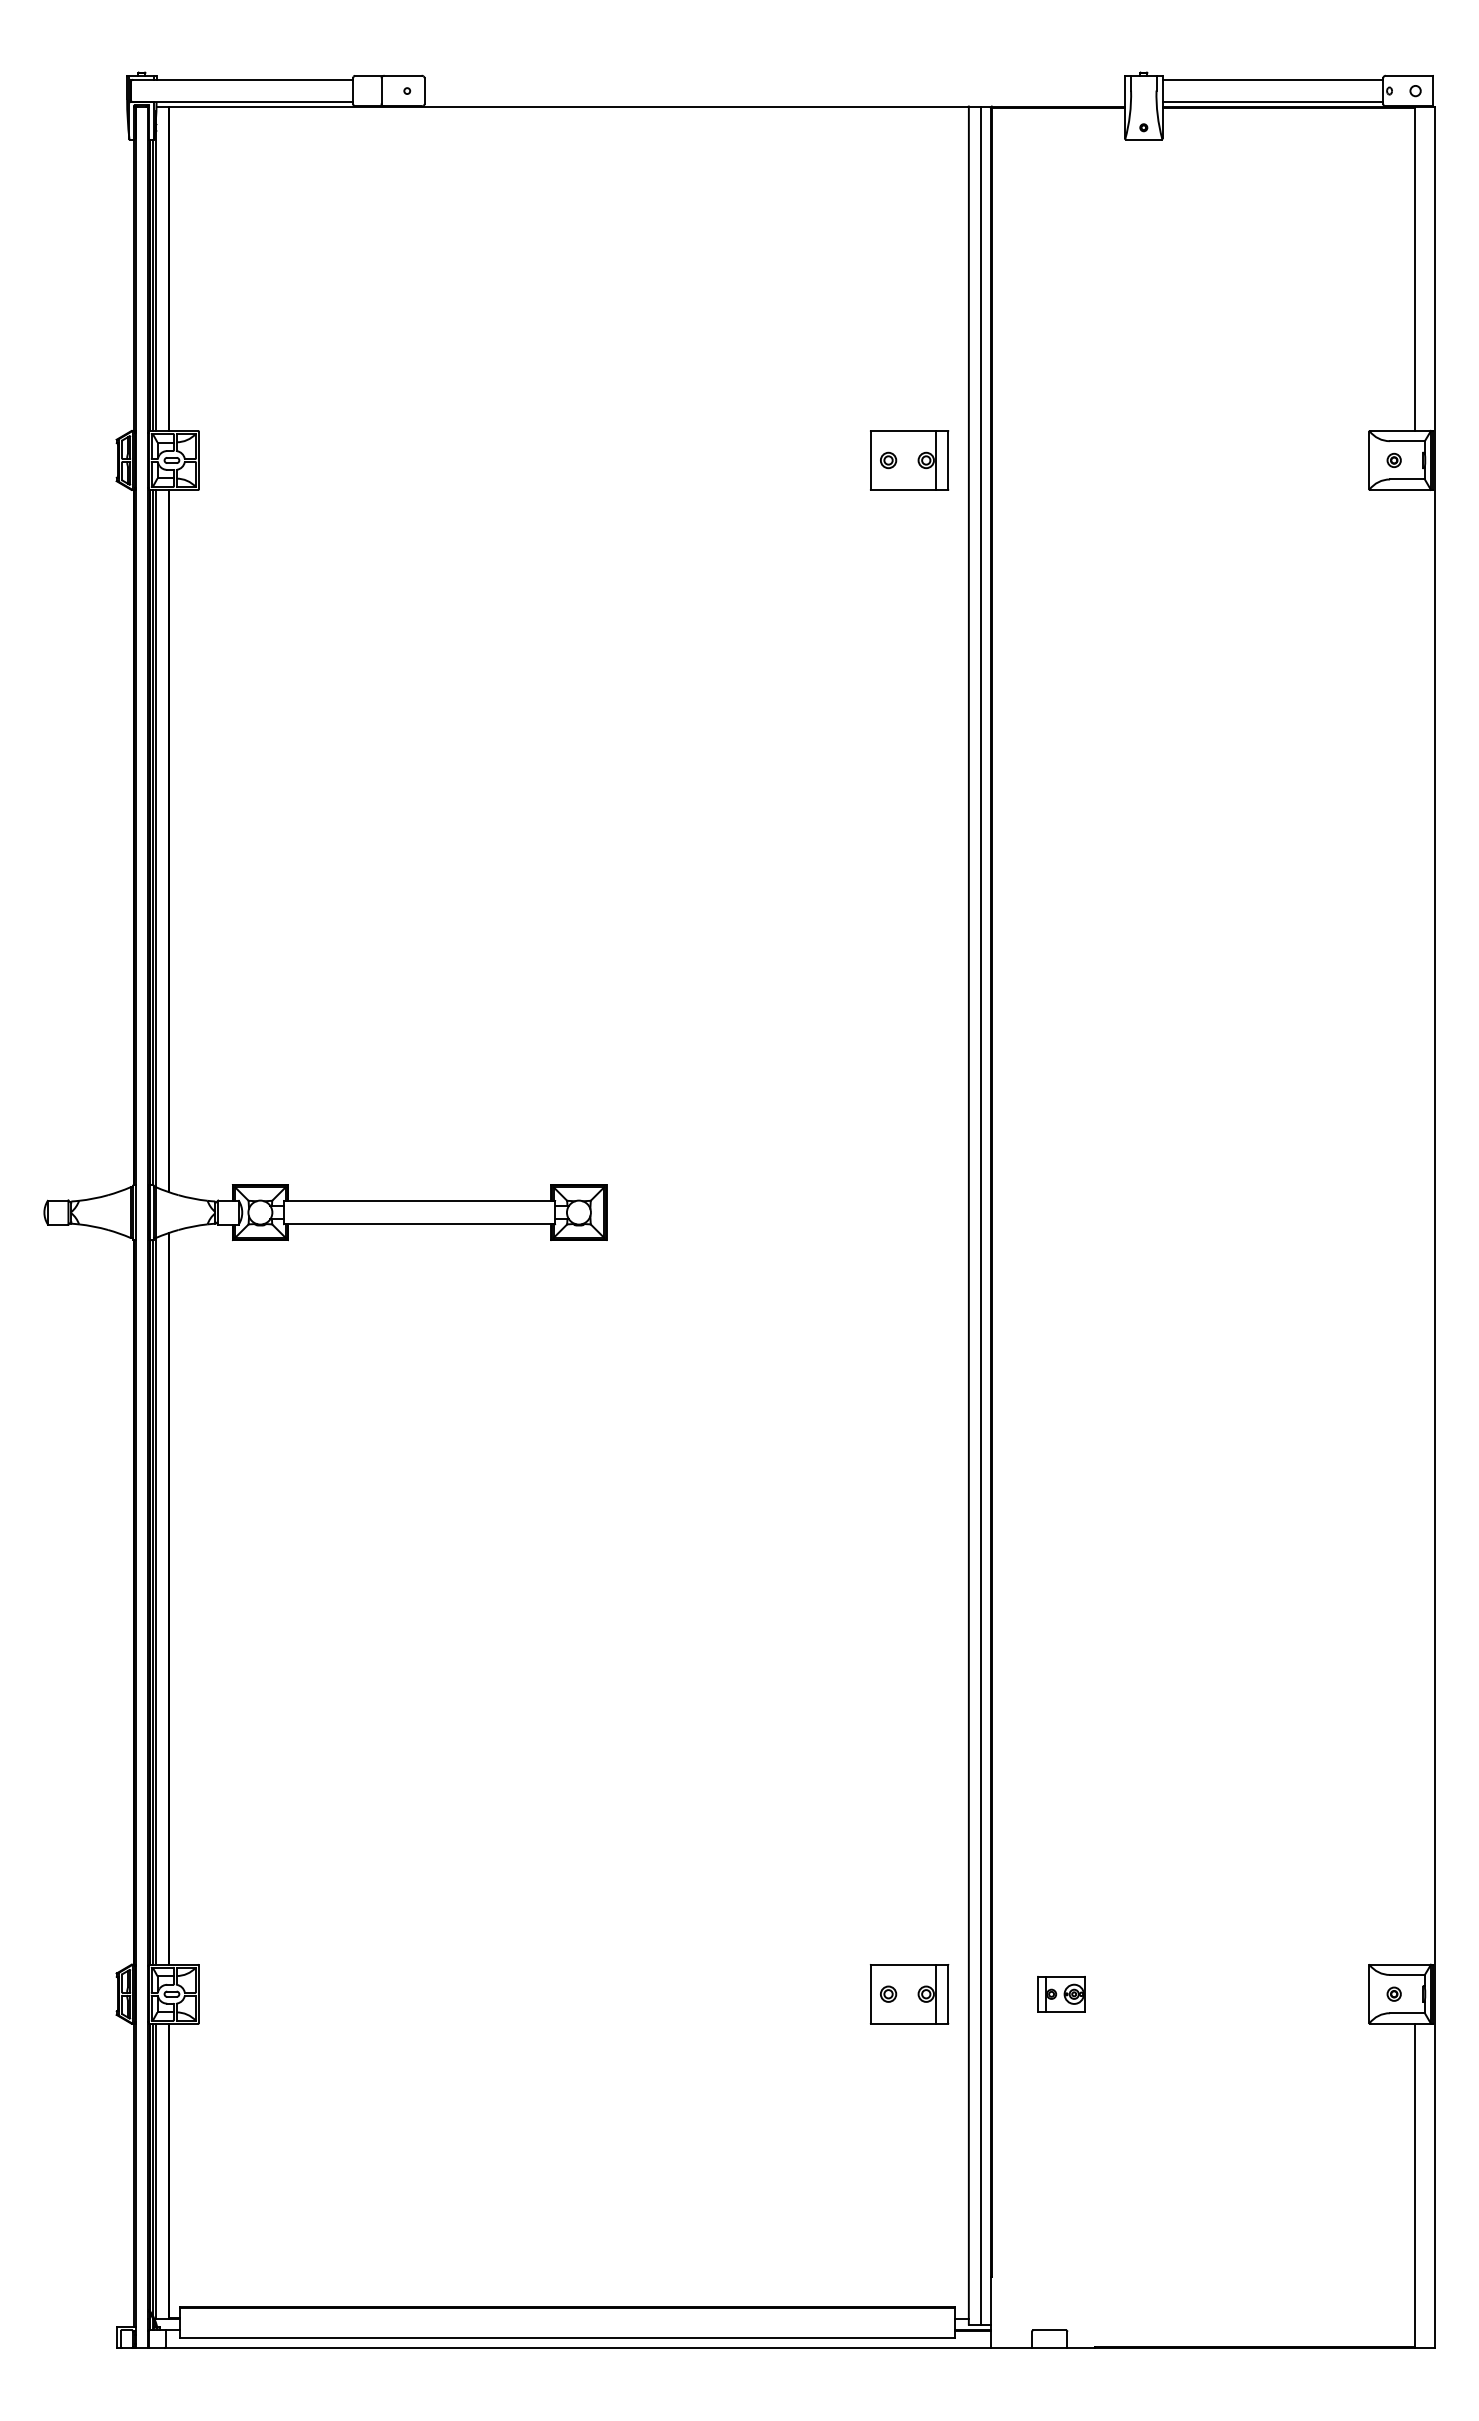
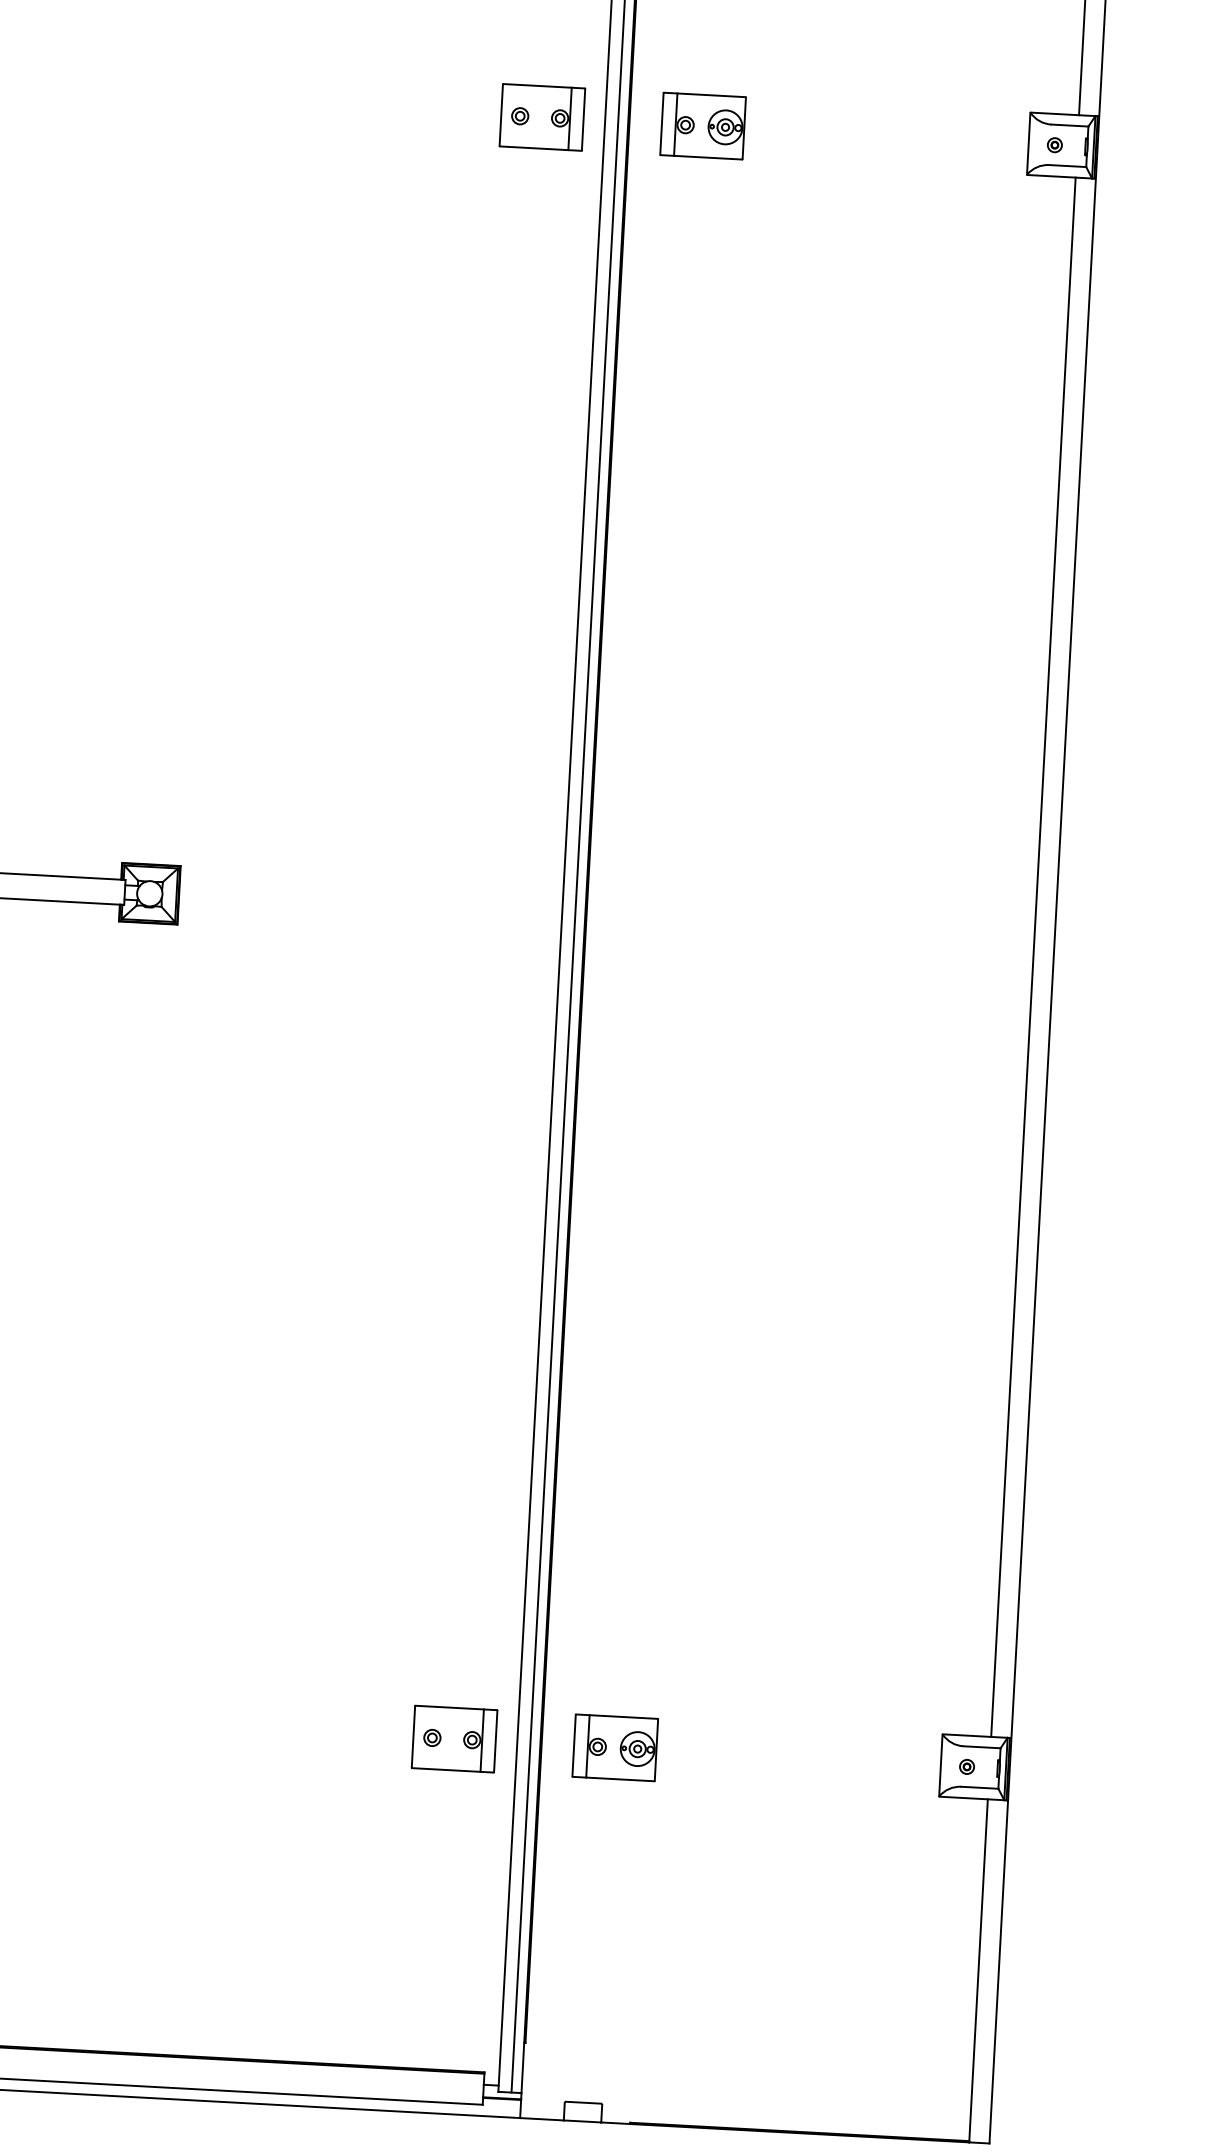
part: (1061, 460) -> (703, 126), added
line: (1415, 1226) -> (1033, 956), added
part: (1061, 1994) -> (615, 1748), size x1.67

